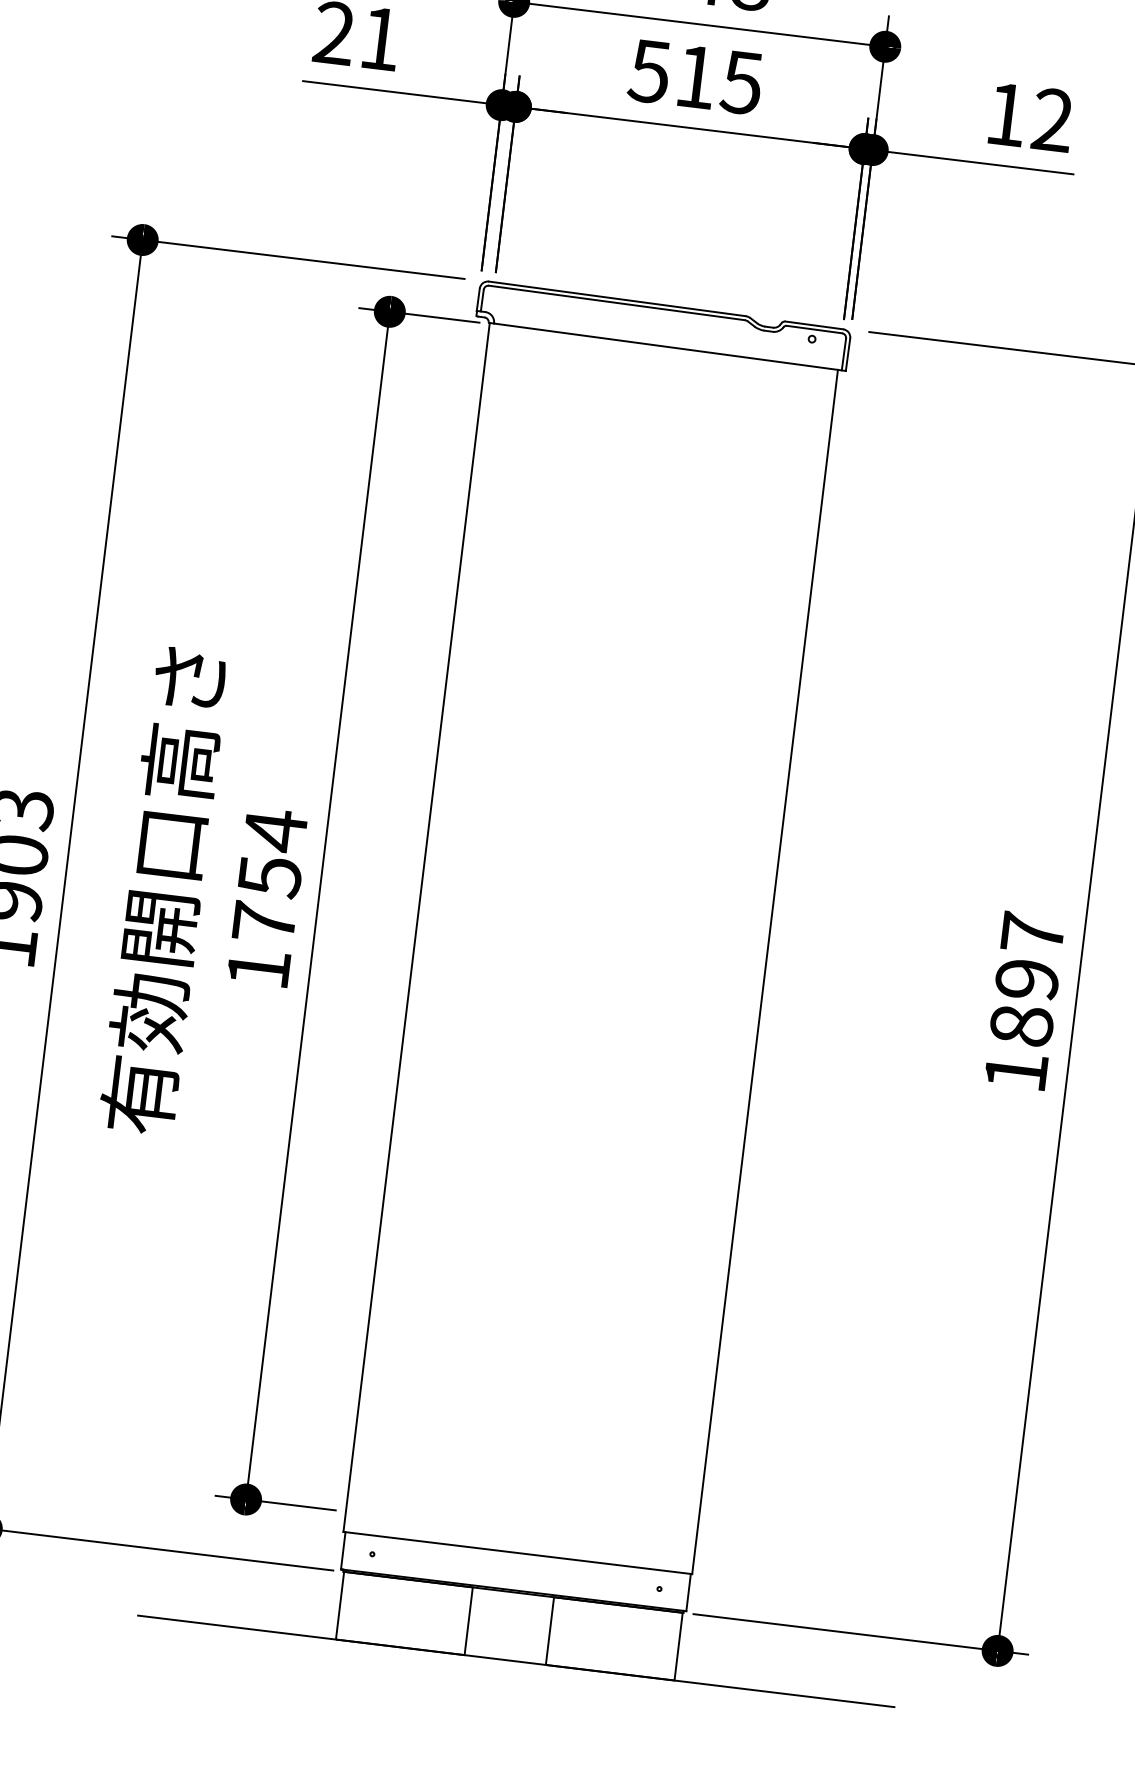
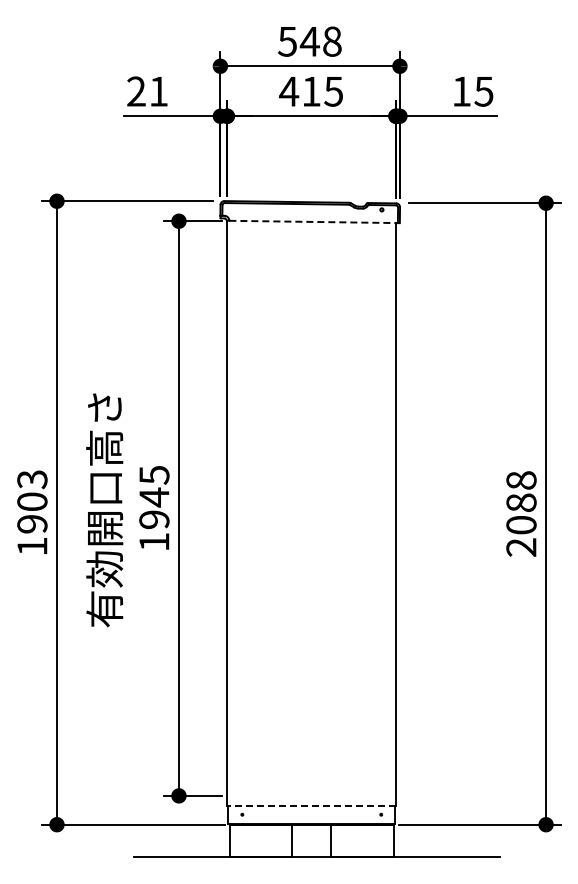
text: (650, 71) -> (289, 91), 515 -> 415
text: (1051, 119) -> (483, 91), 12 -> 15
line: (671, 346) -> (315, 221), solid -> dashed
text: (270, 876) -> (154, 497), 1754 -> 1945
text: (1024, 1001) -> (521, 513), 1897 -> 2088
line: (517, 1552) -> (311, 805), solid -> dashed

